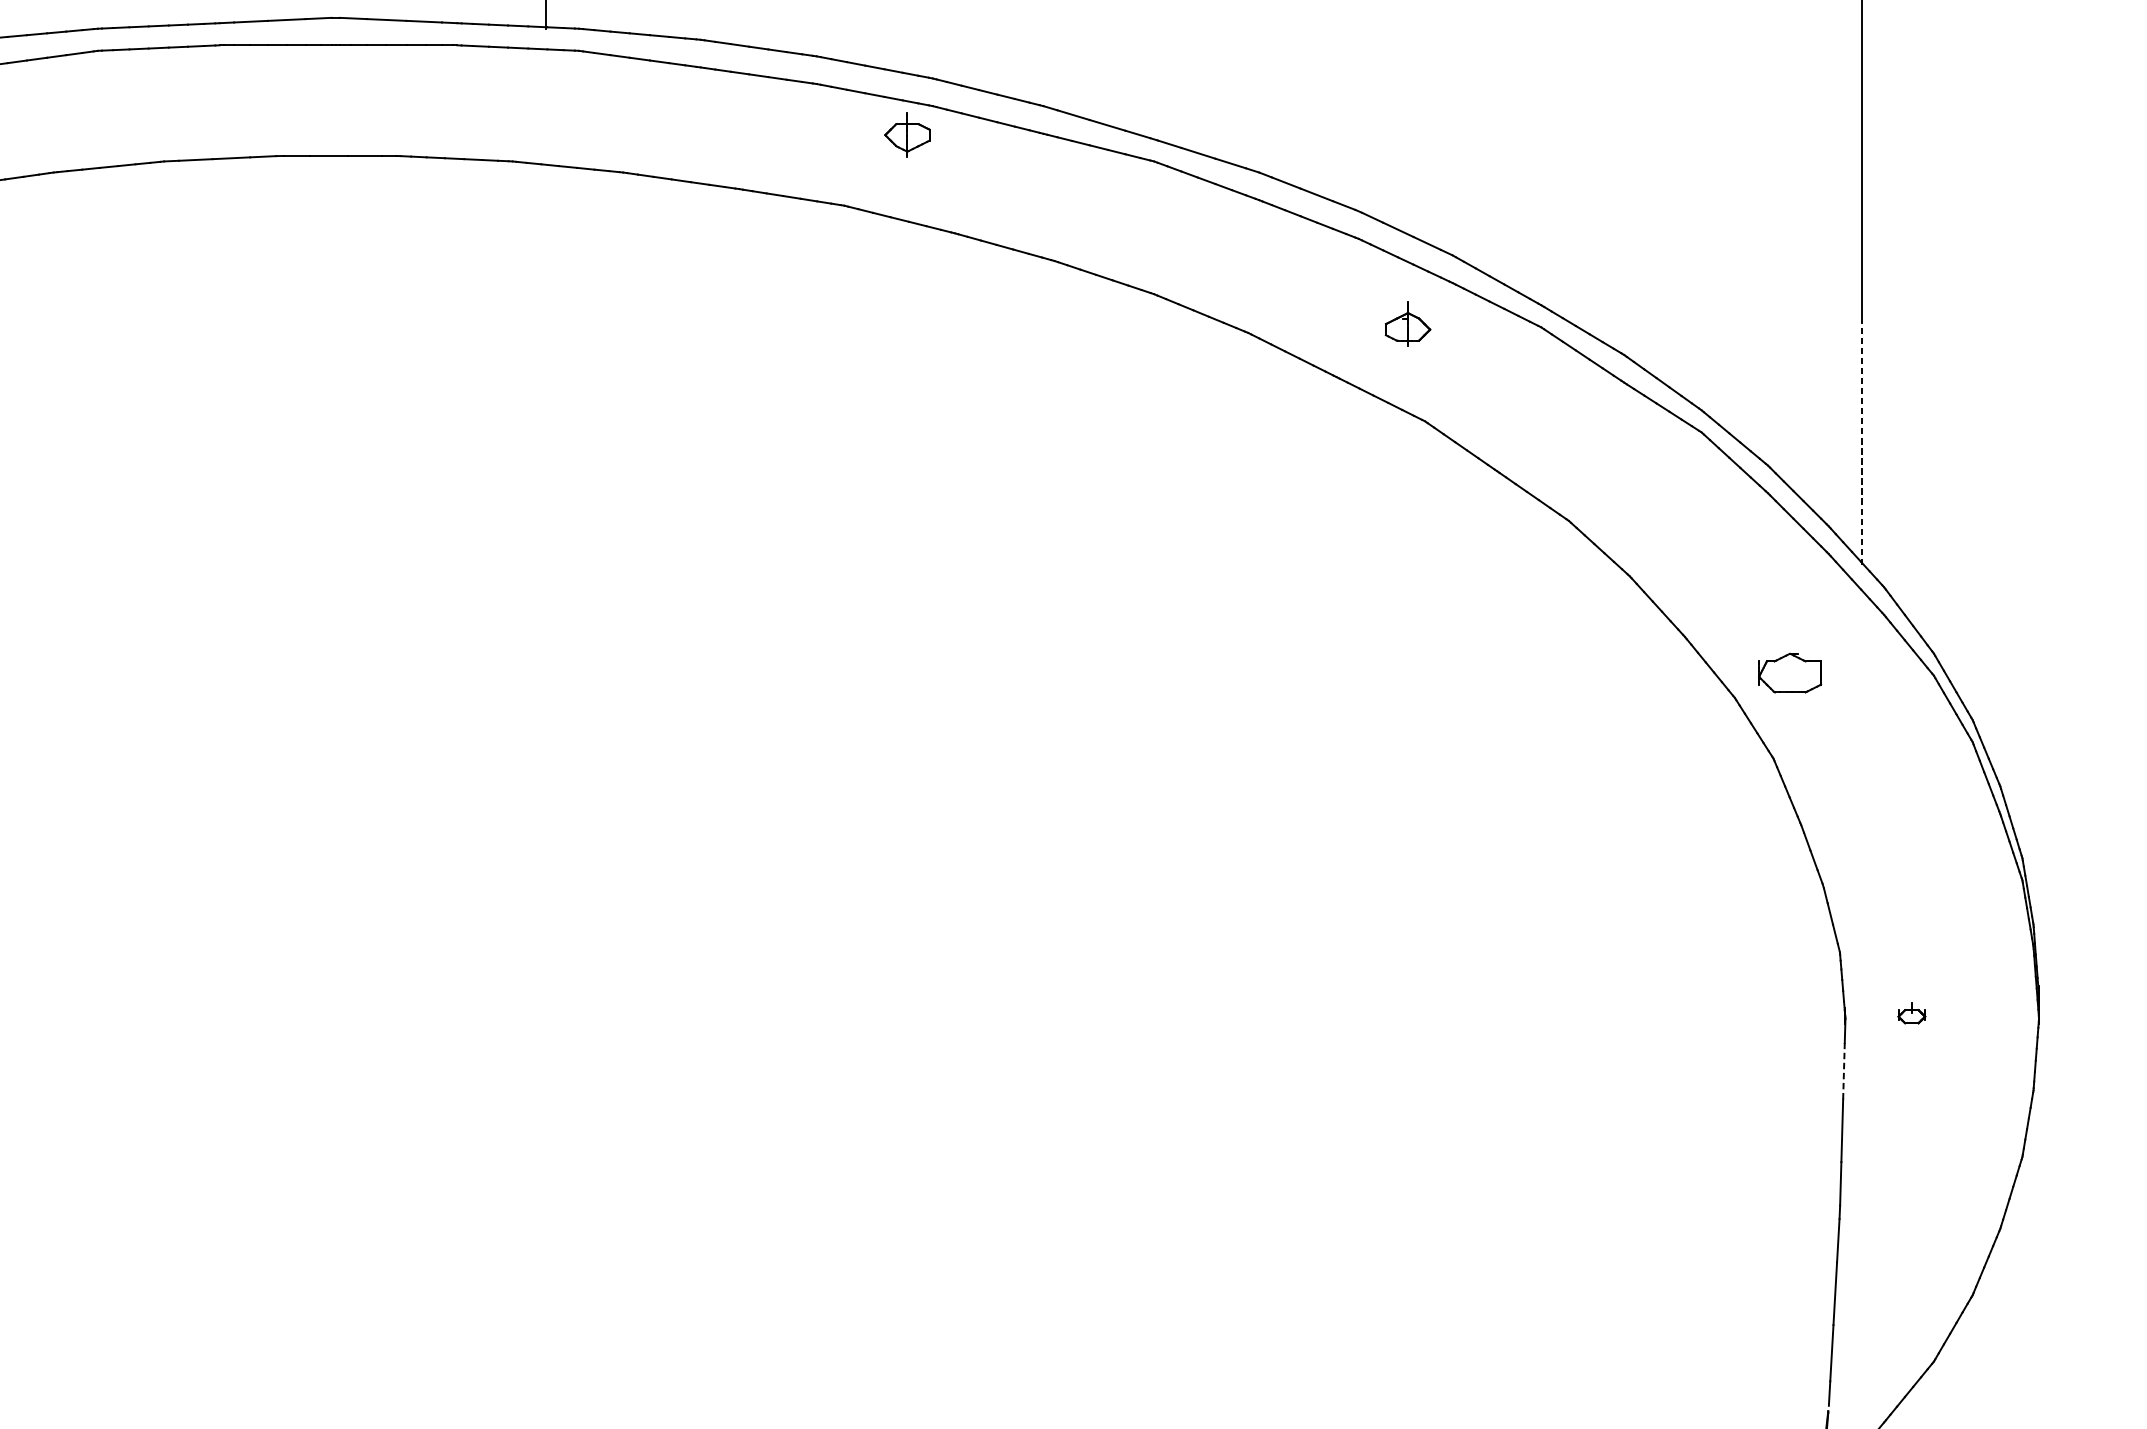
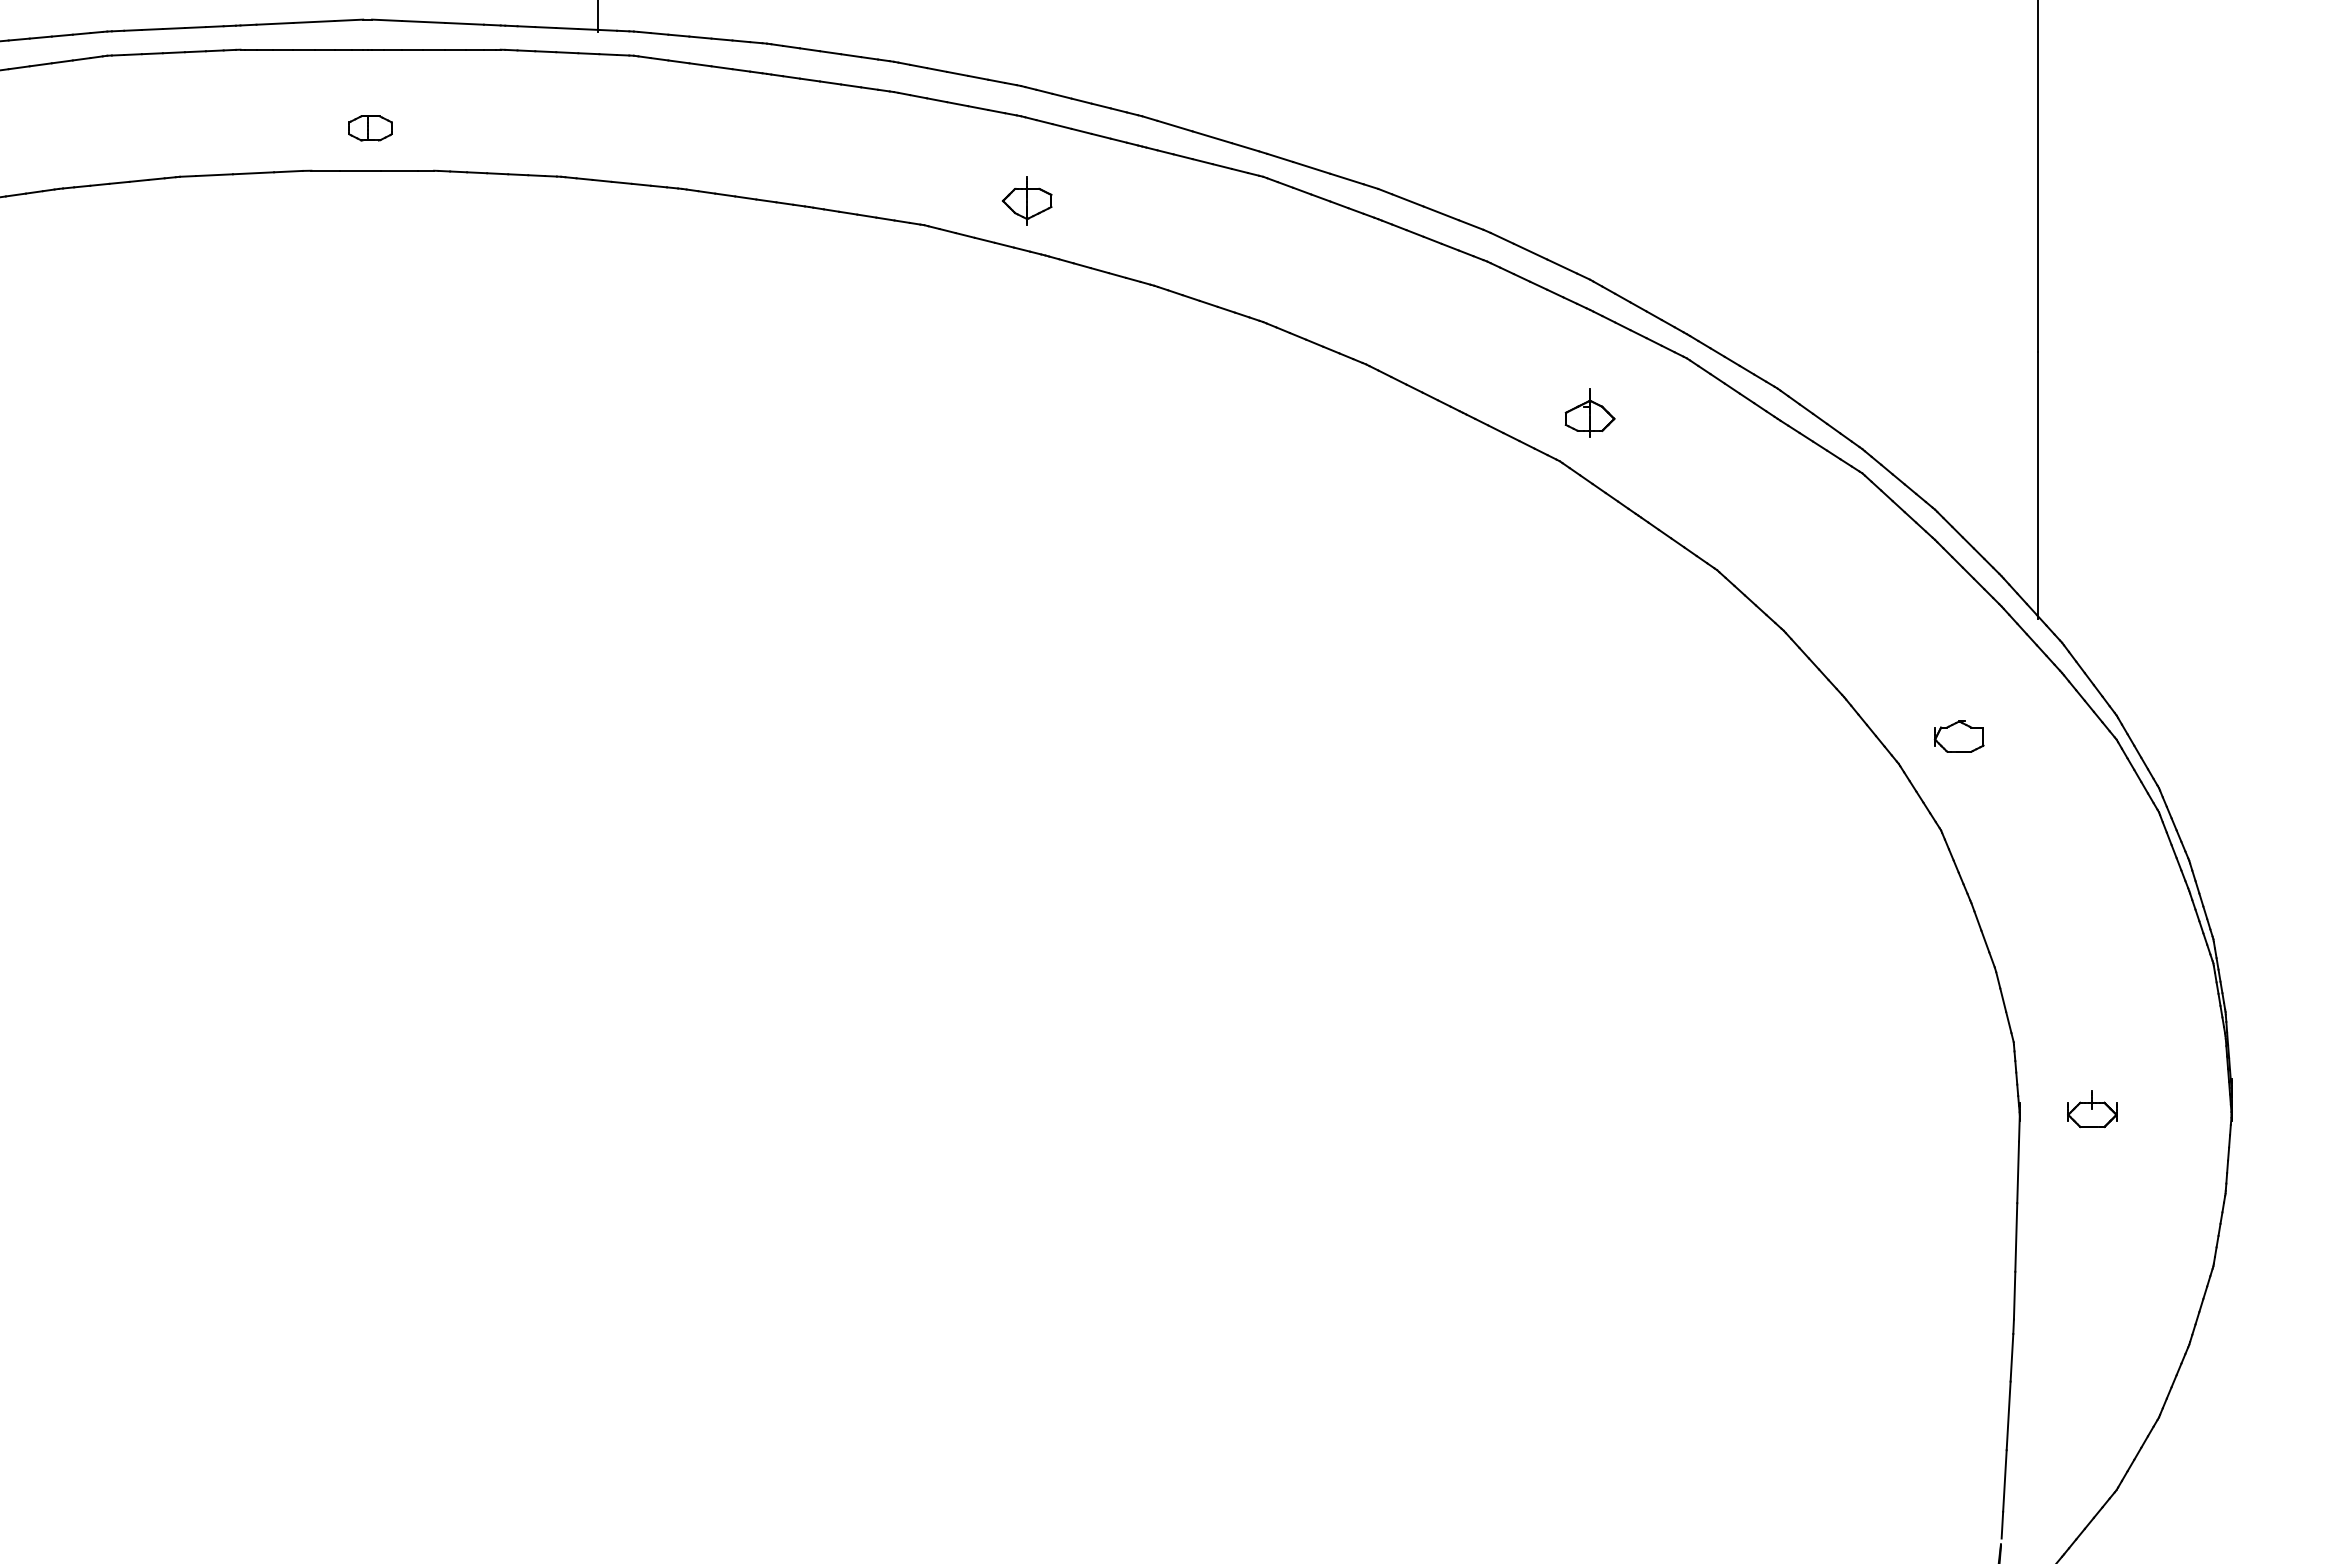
part: (338, 117) -> (370, 128), added
part: (907, 134) -> (1027, 200), moved
part: (1407, 323) -> (1589, 412), moved
line: (1861, 442) -> (2037, 484), dashed -> solid
part: (1790, 672) -> (1959, 736), size x0.71
part: (1911, 1013) -> (2092, 1109), size x1.67
line: (1844, 1071) -> (2018, 1172), dashed -> solid

